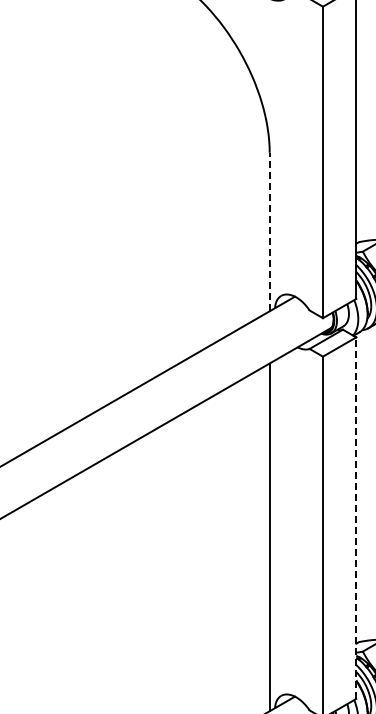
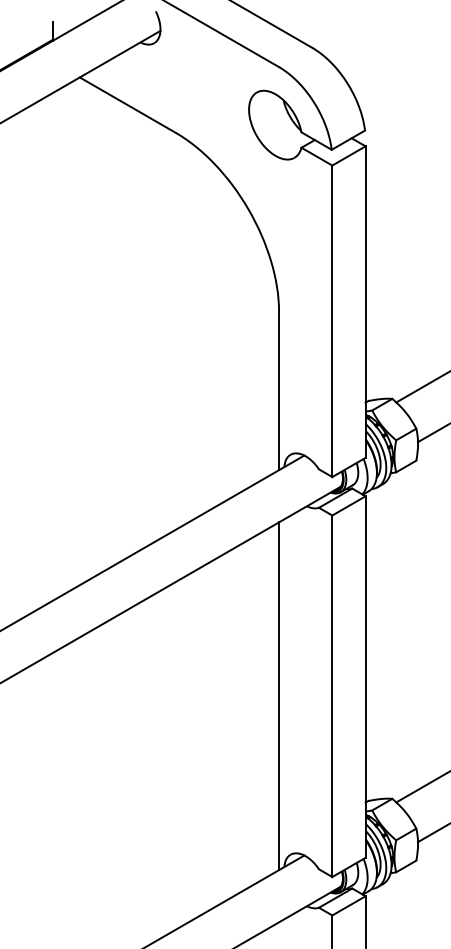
line: (270, 231) -> (279, 390), dashed -> solid
line: (356, 518) -> (365, 677), dashed -> solid

